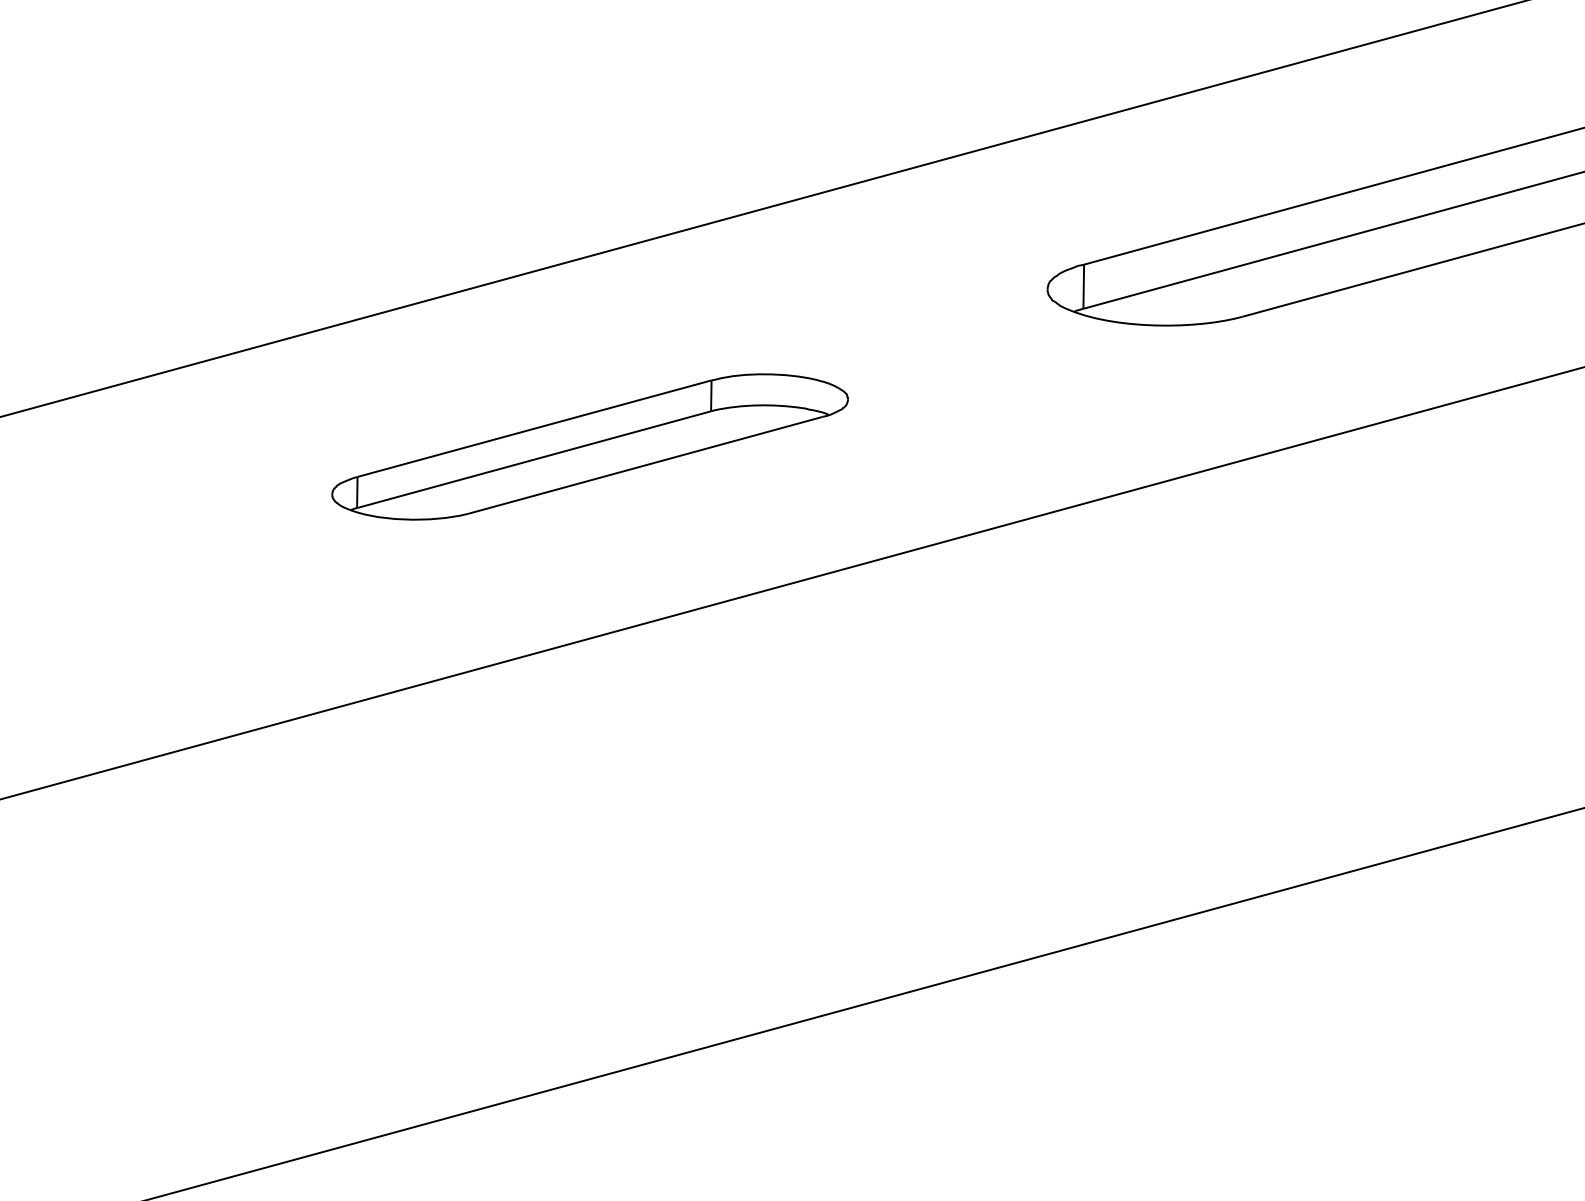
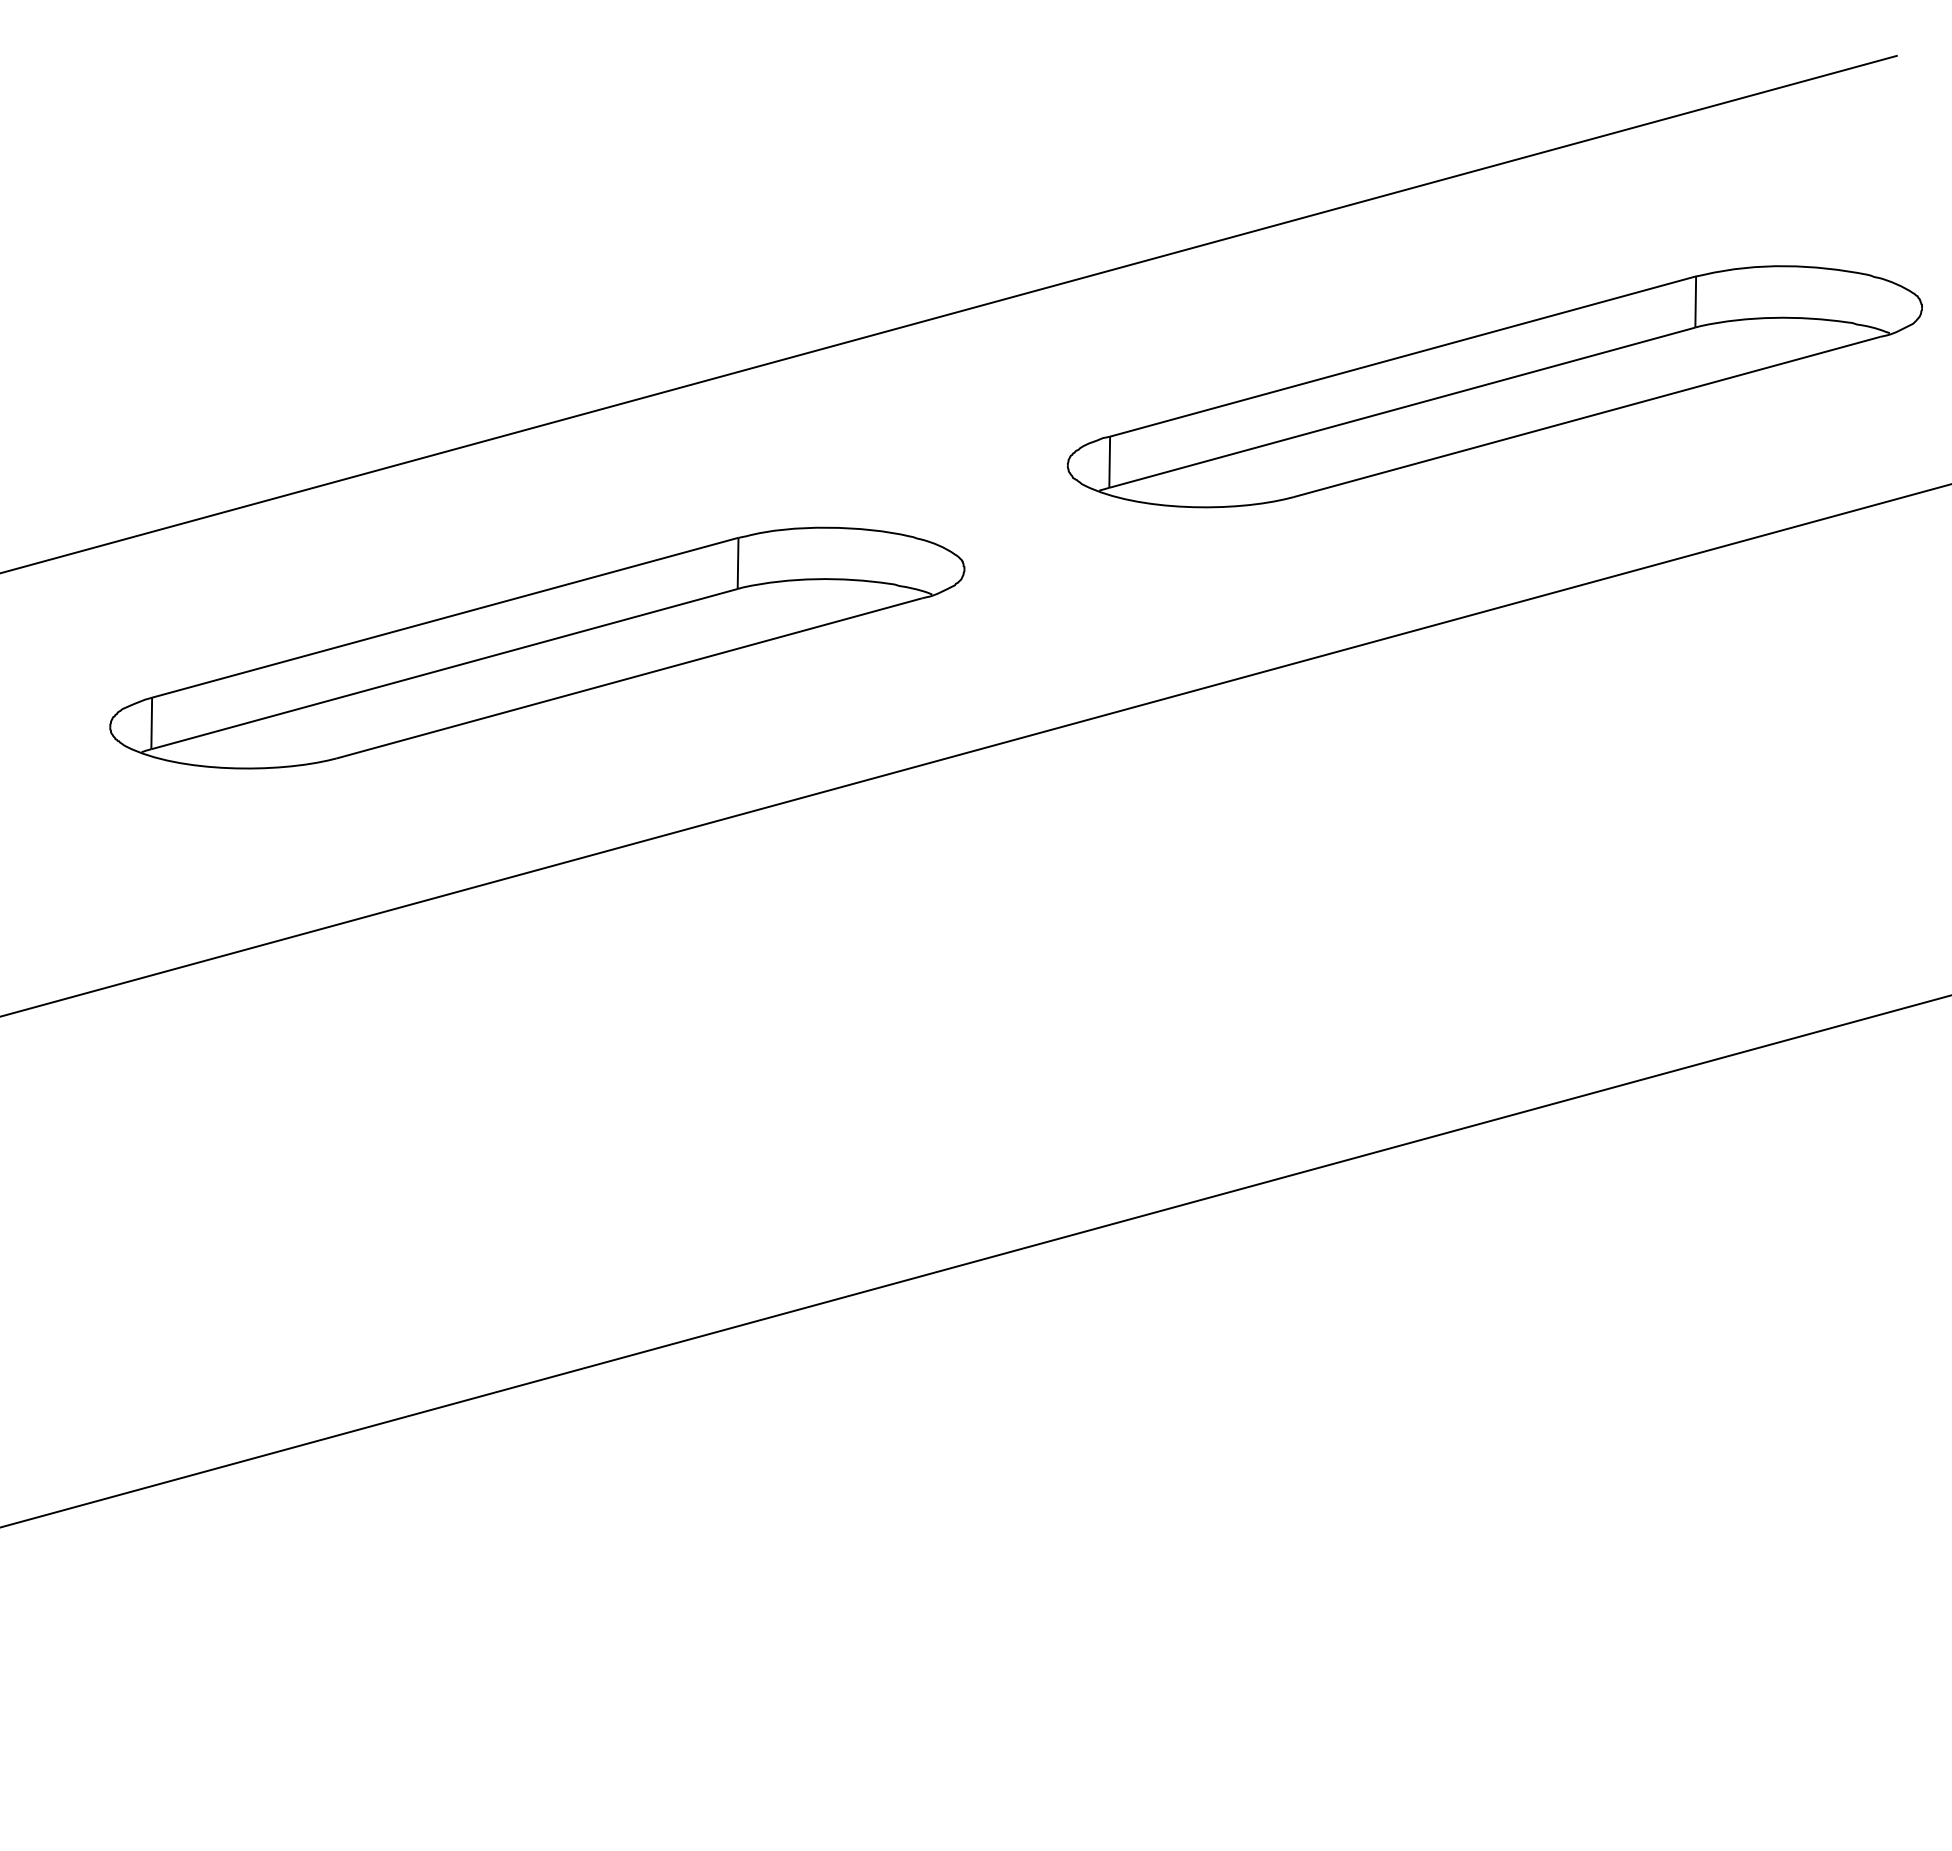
part: (590, 446) -> (537, 647), size x1.43

